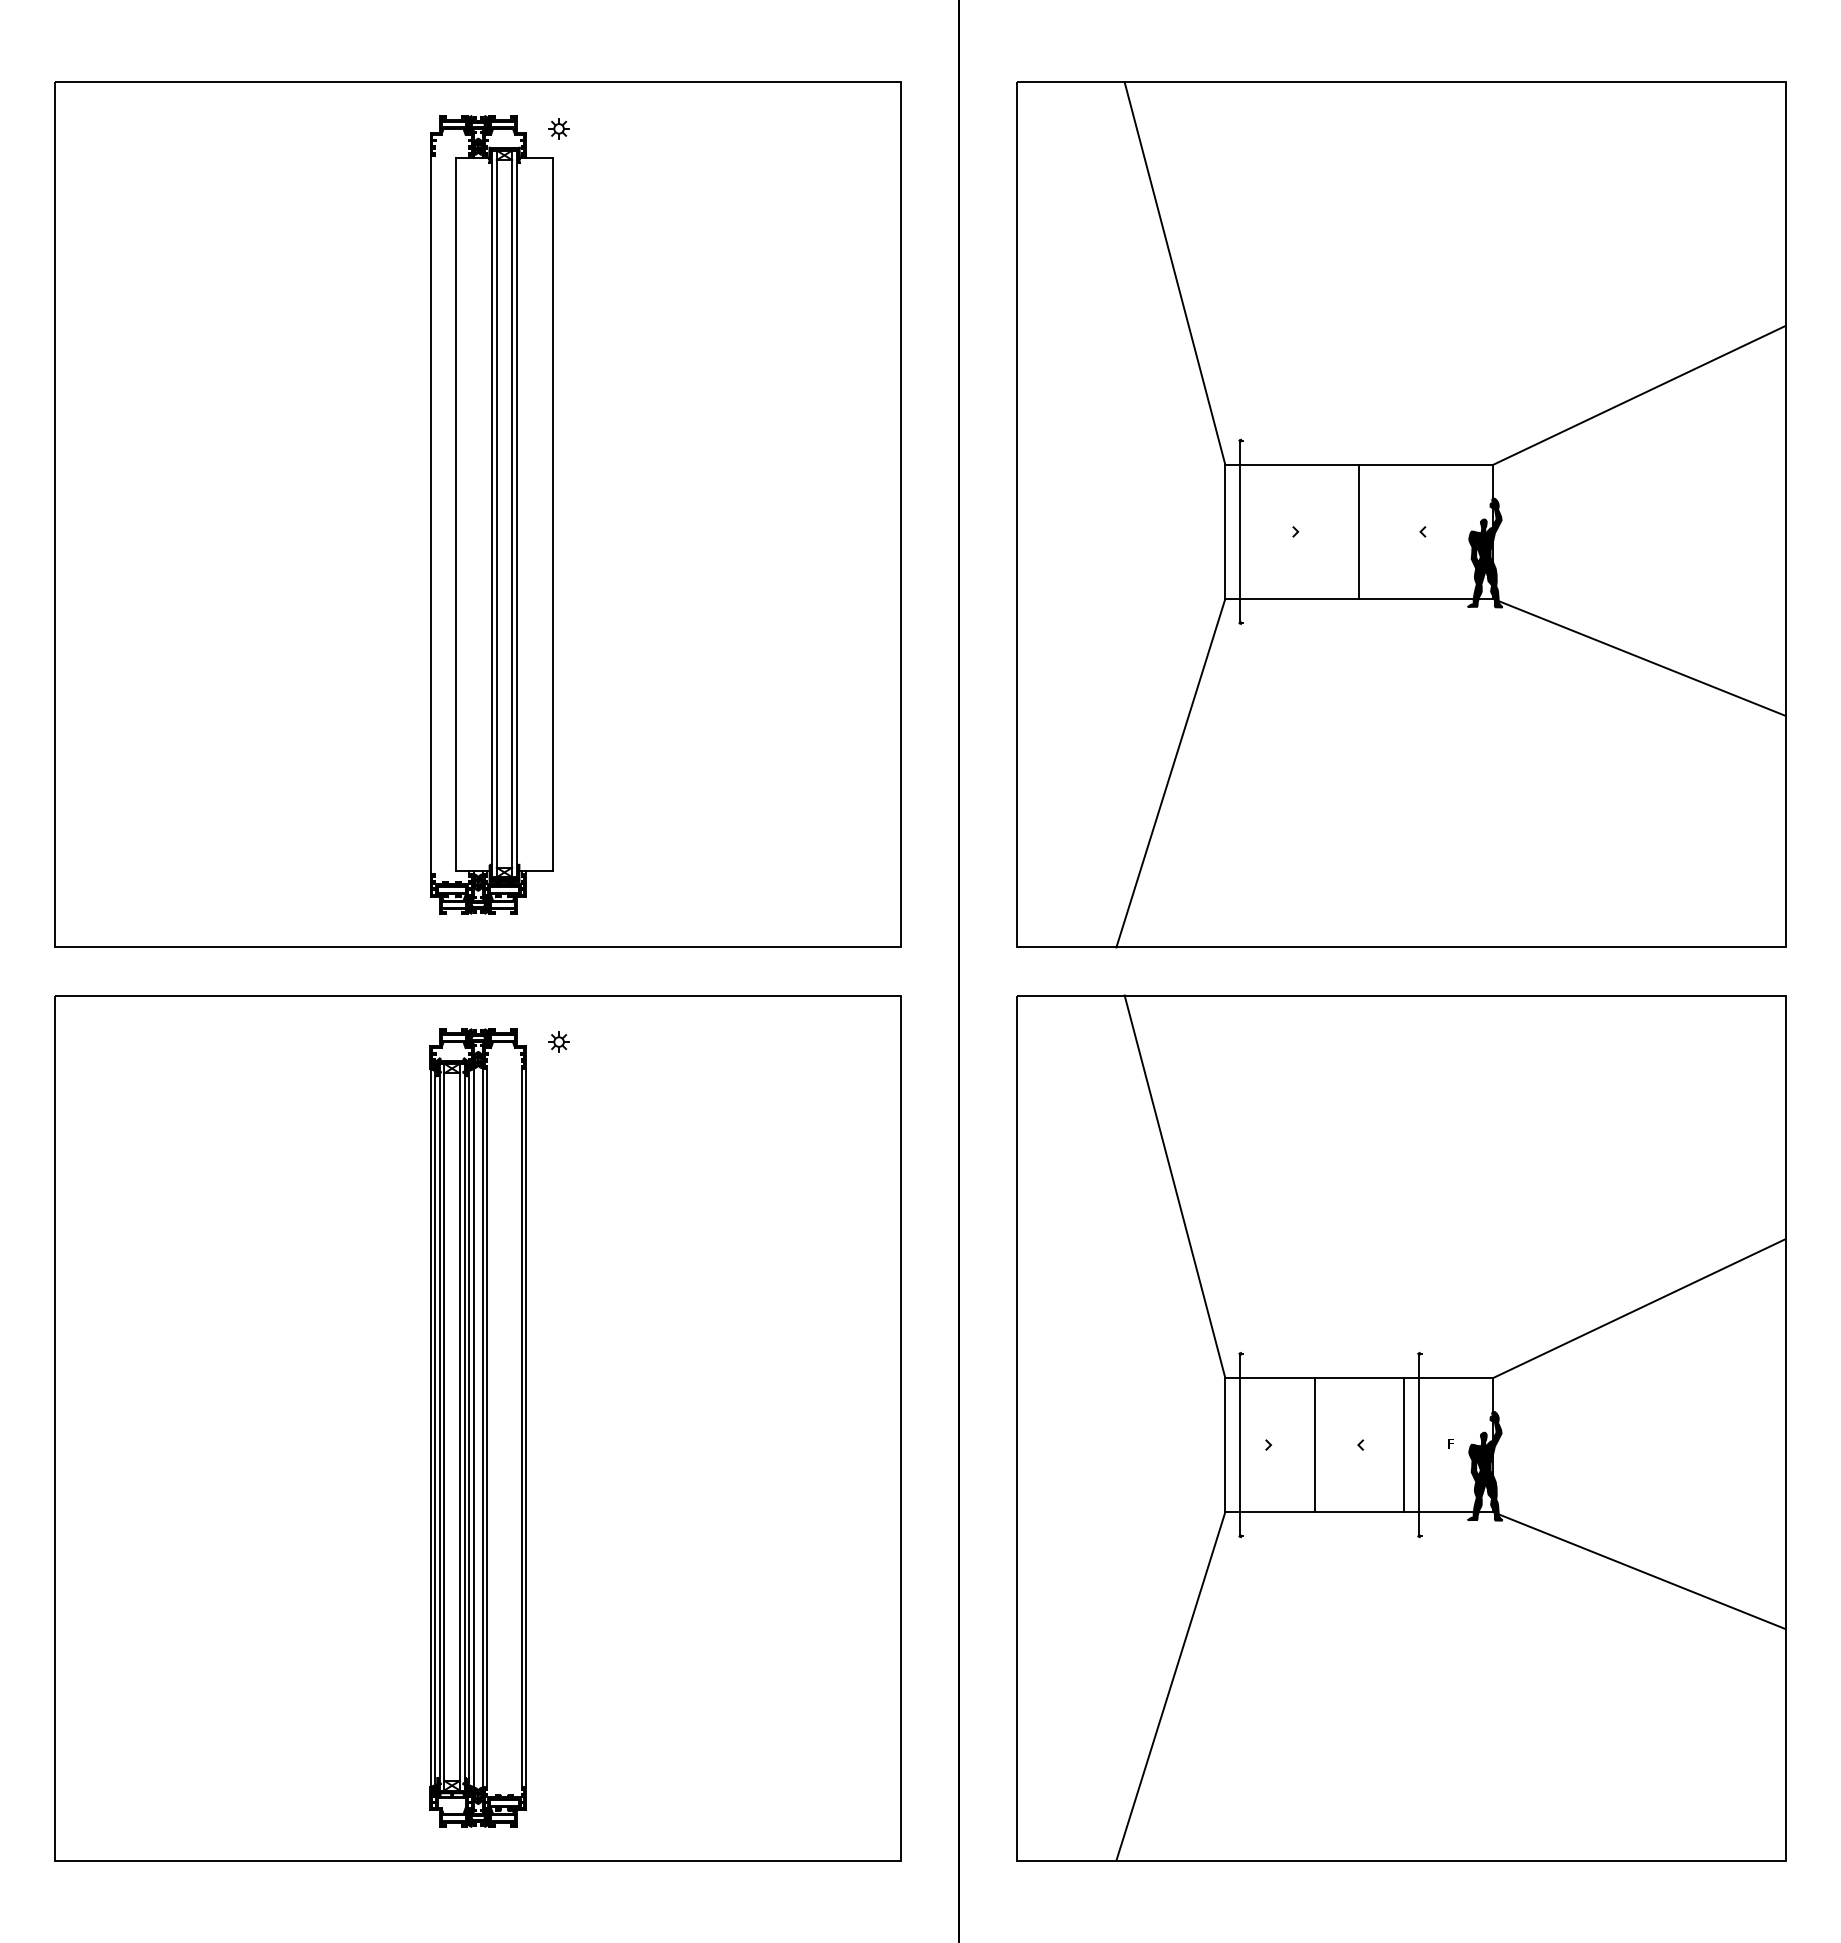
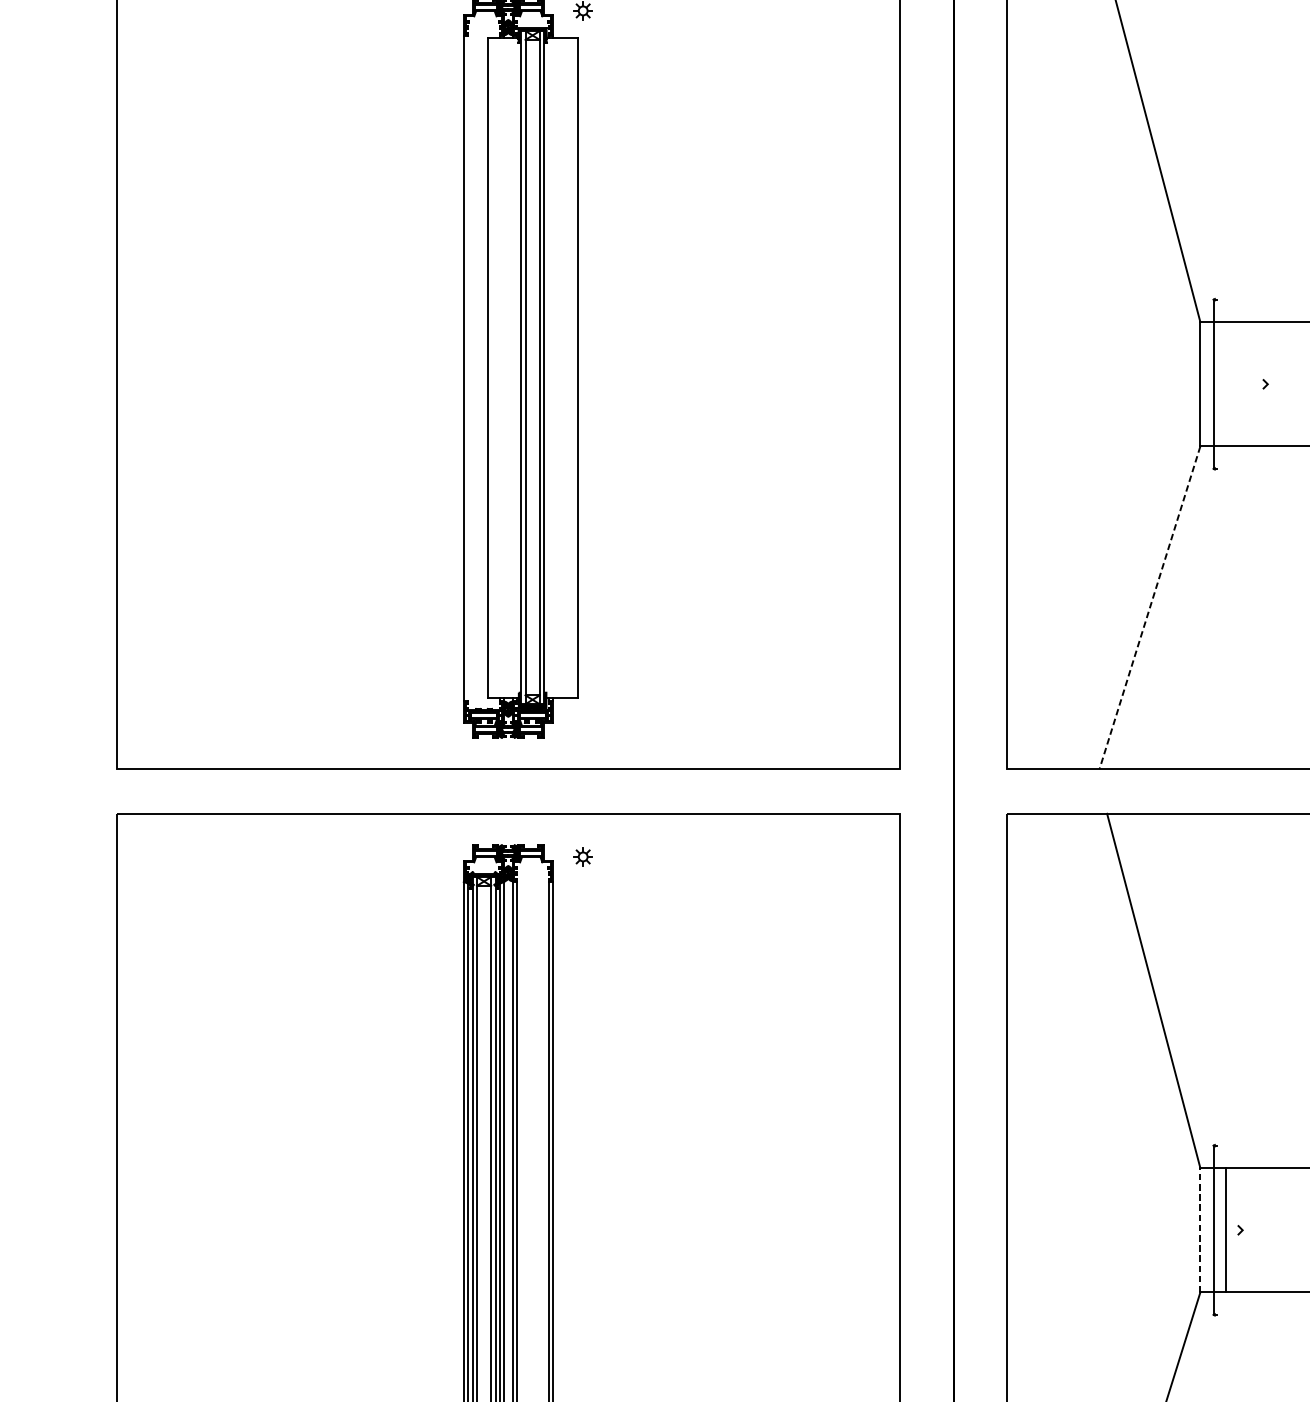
line: (1170, 773) -> (1149, 608), solid -> dashed
line: (1225, 1444) -> (1200, 1229), solid -> dashed
line: (1314, 1444) -> (1225, 1229), moved

